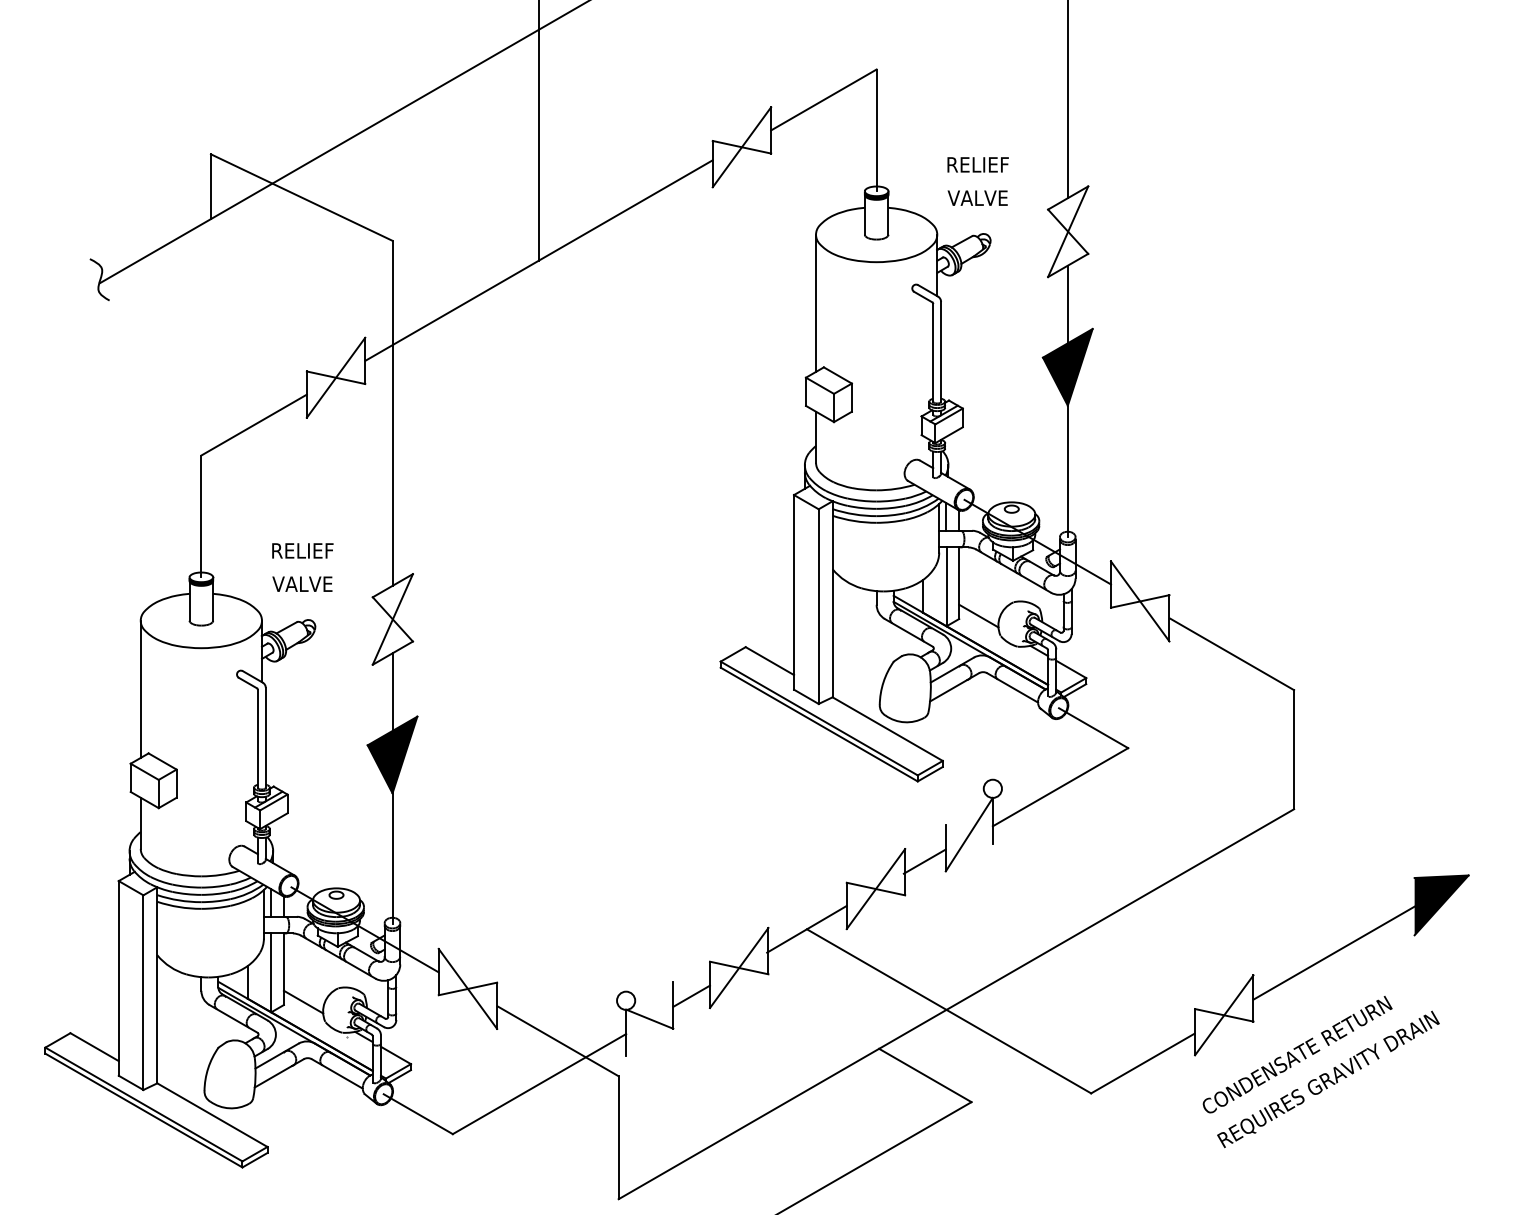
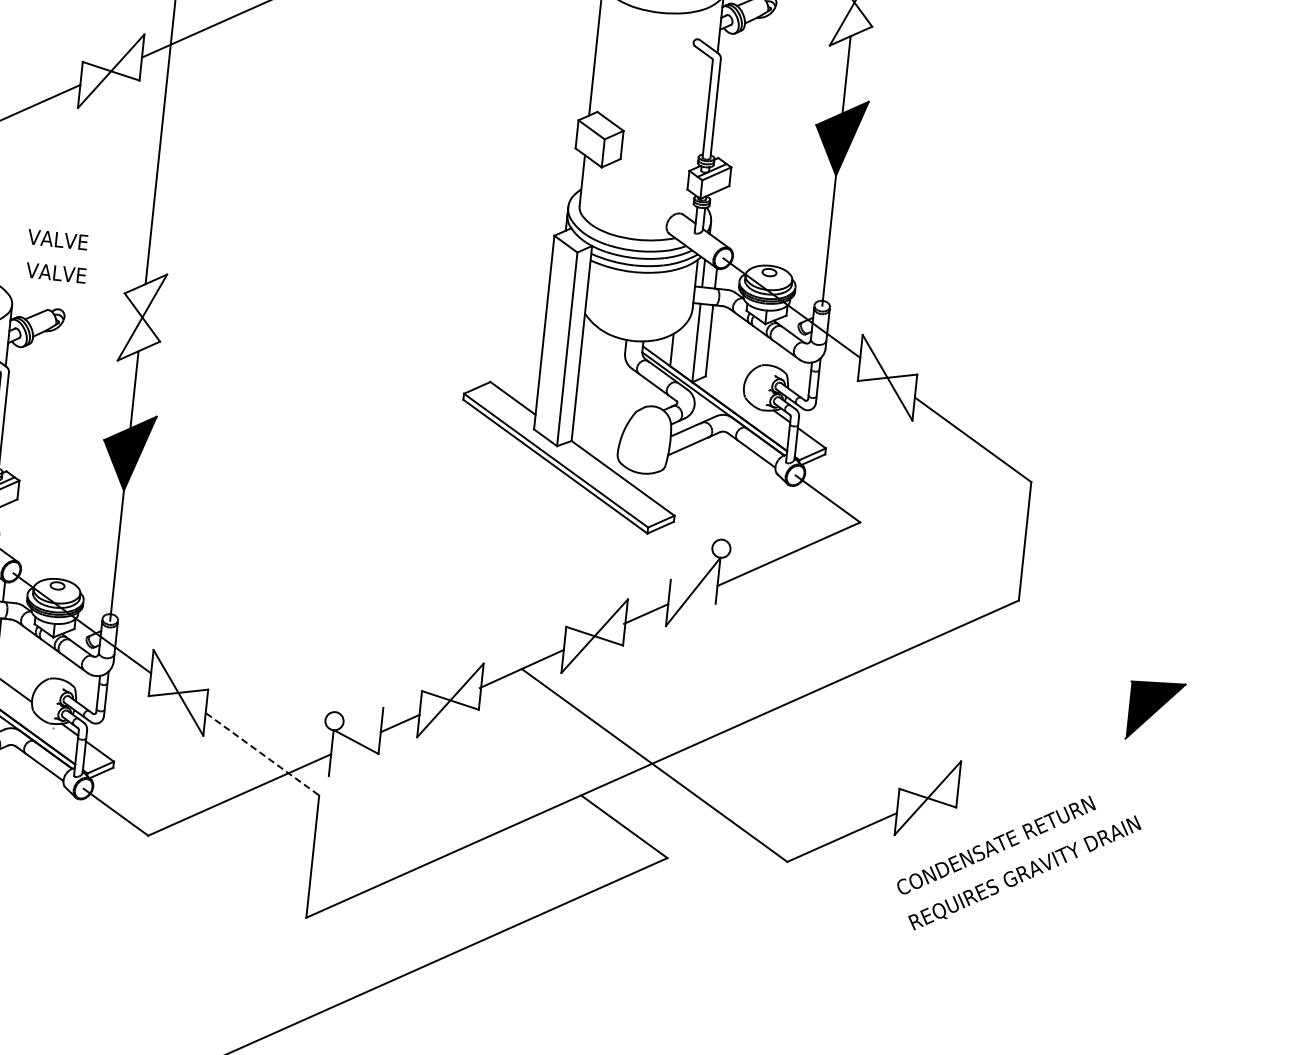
text: (301, 550) -> (58, 239), RELIEF -> VALVE
line: (978, 615) -> (725, 374), removed
line: (1333, 952) -> (1043, 747), removed
line: (558, 1041) -> (263, 754), solid -> dashed

